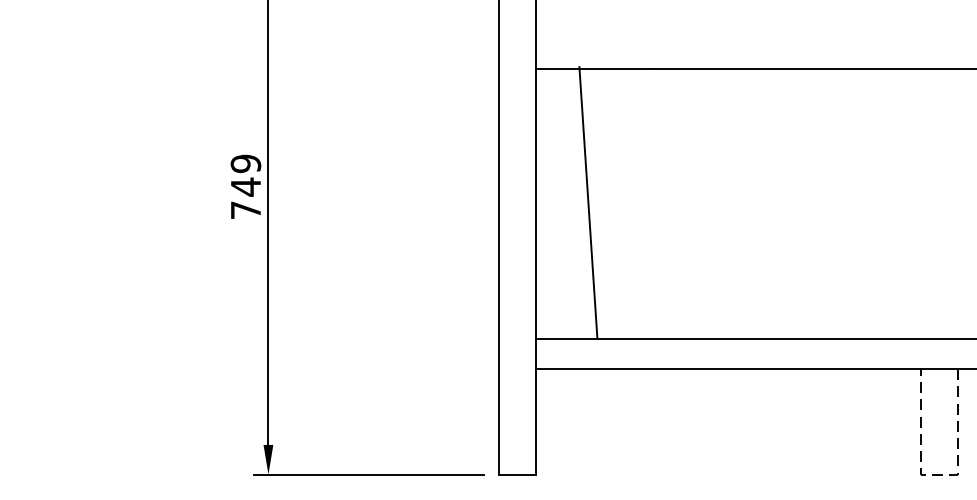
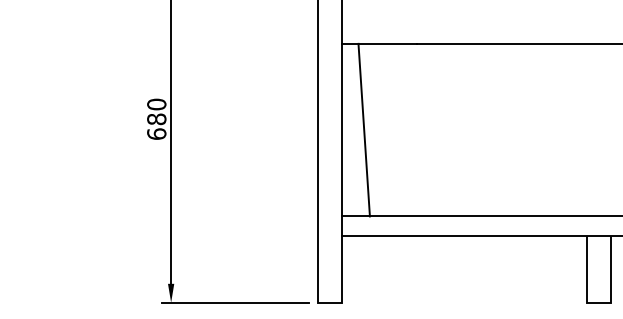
text: (245, 185) -> (156, 118), 749 -> 680
line: (587, 201) -> (363, 129), moved
line: (940, 474) -> (599, 302), dashed -> solid

